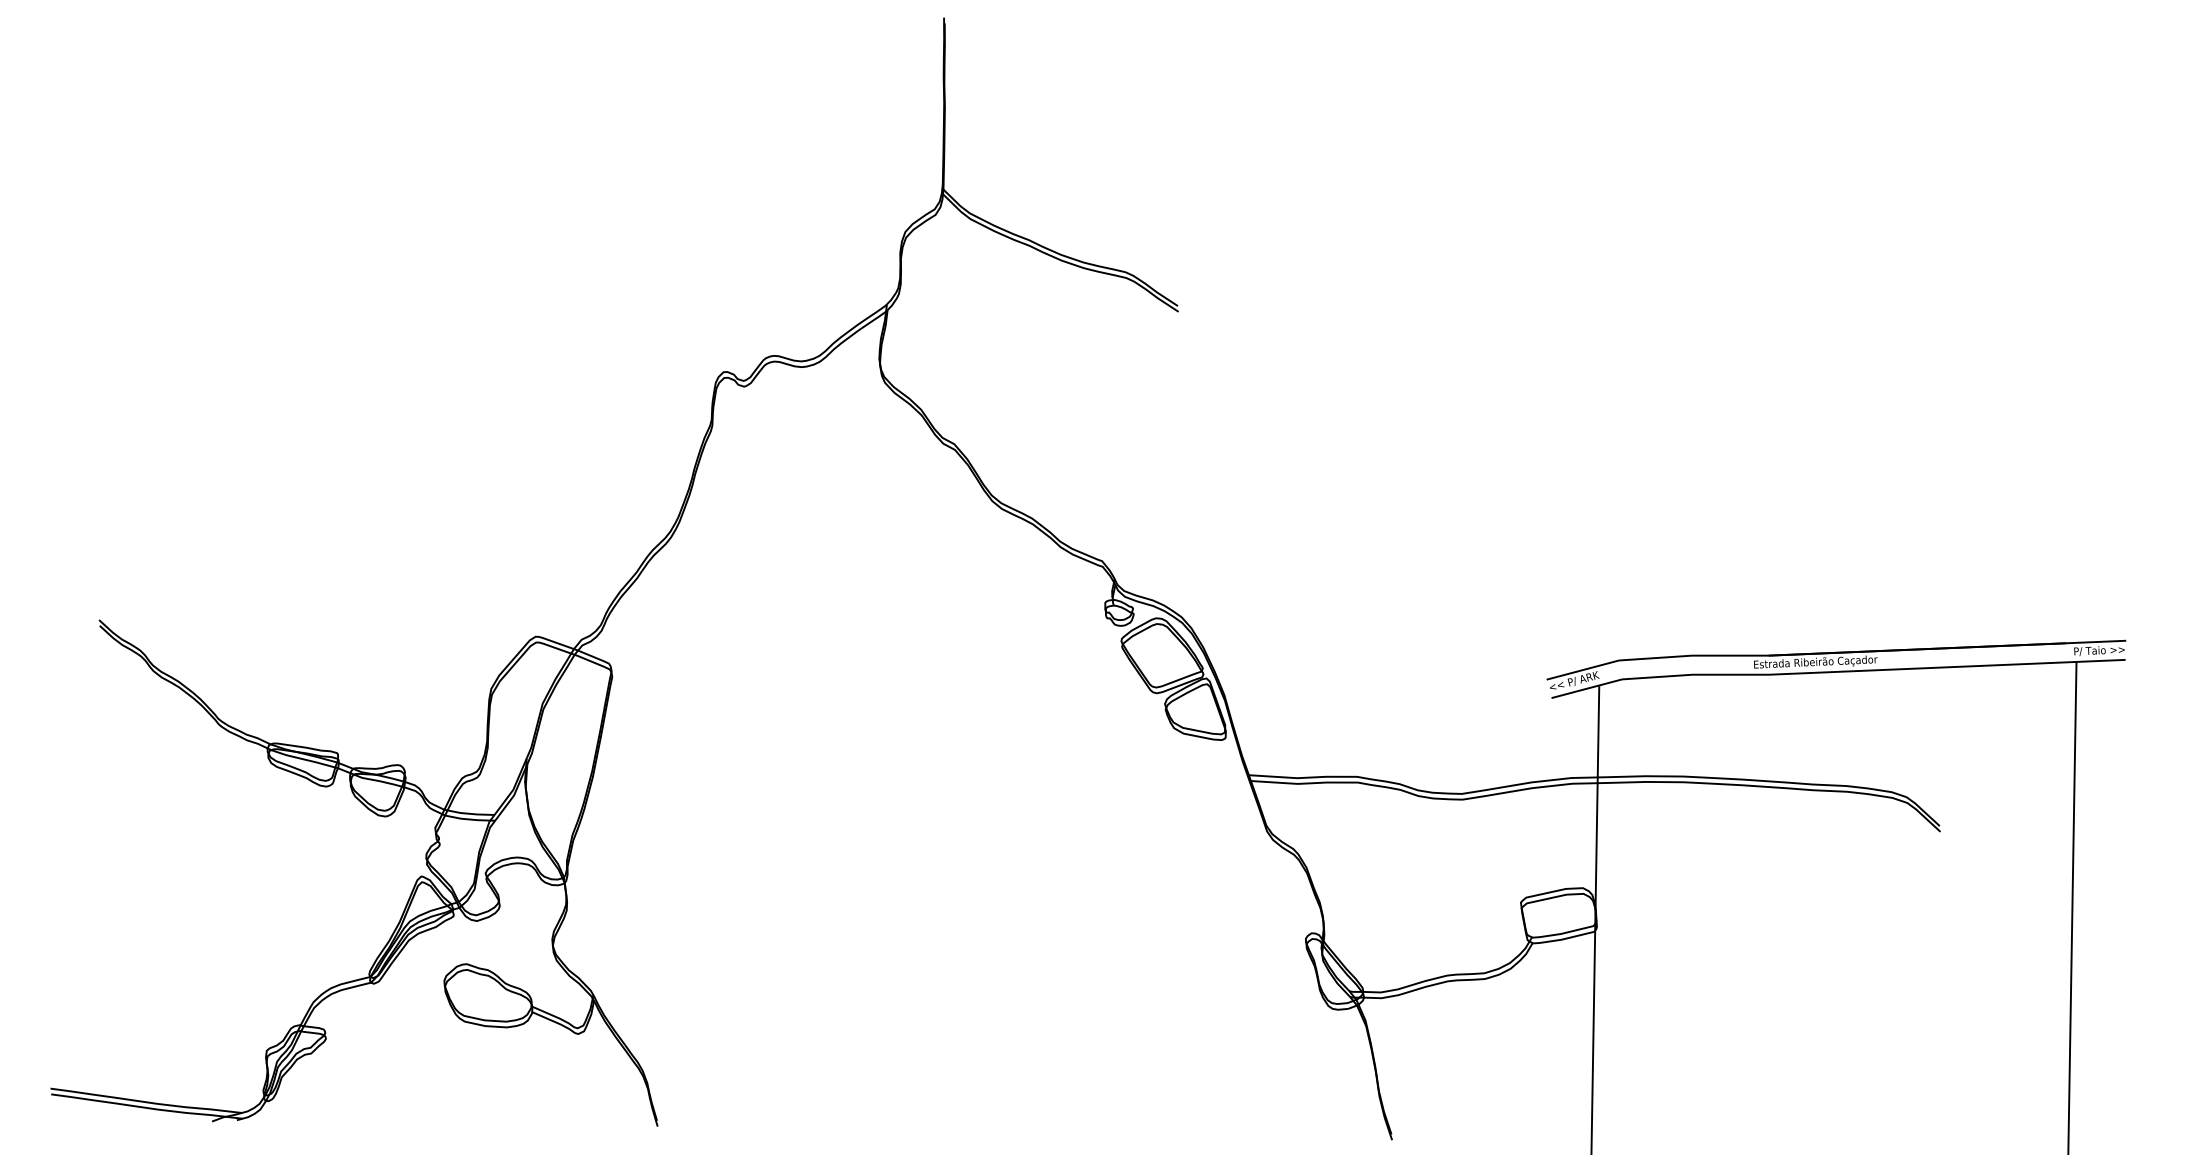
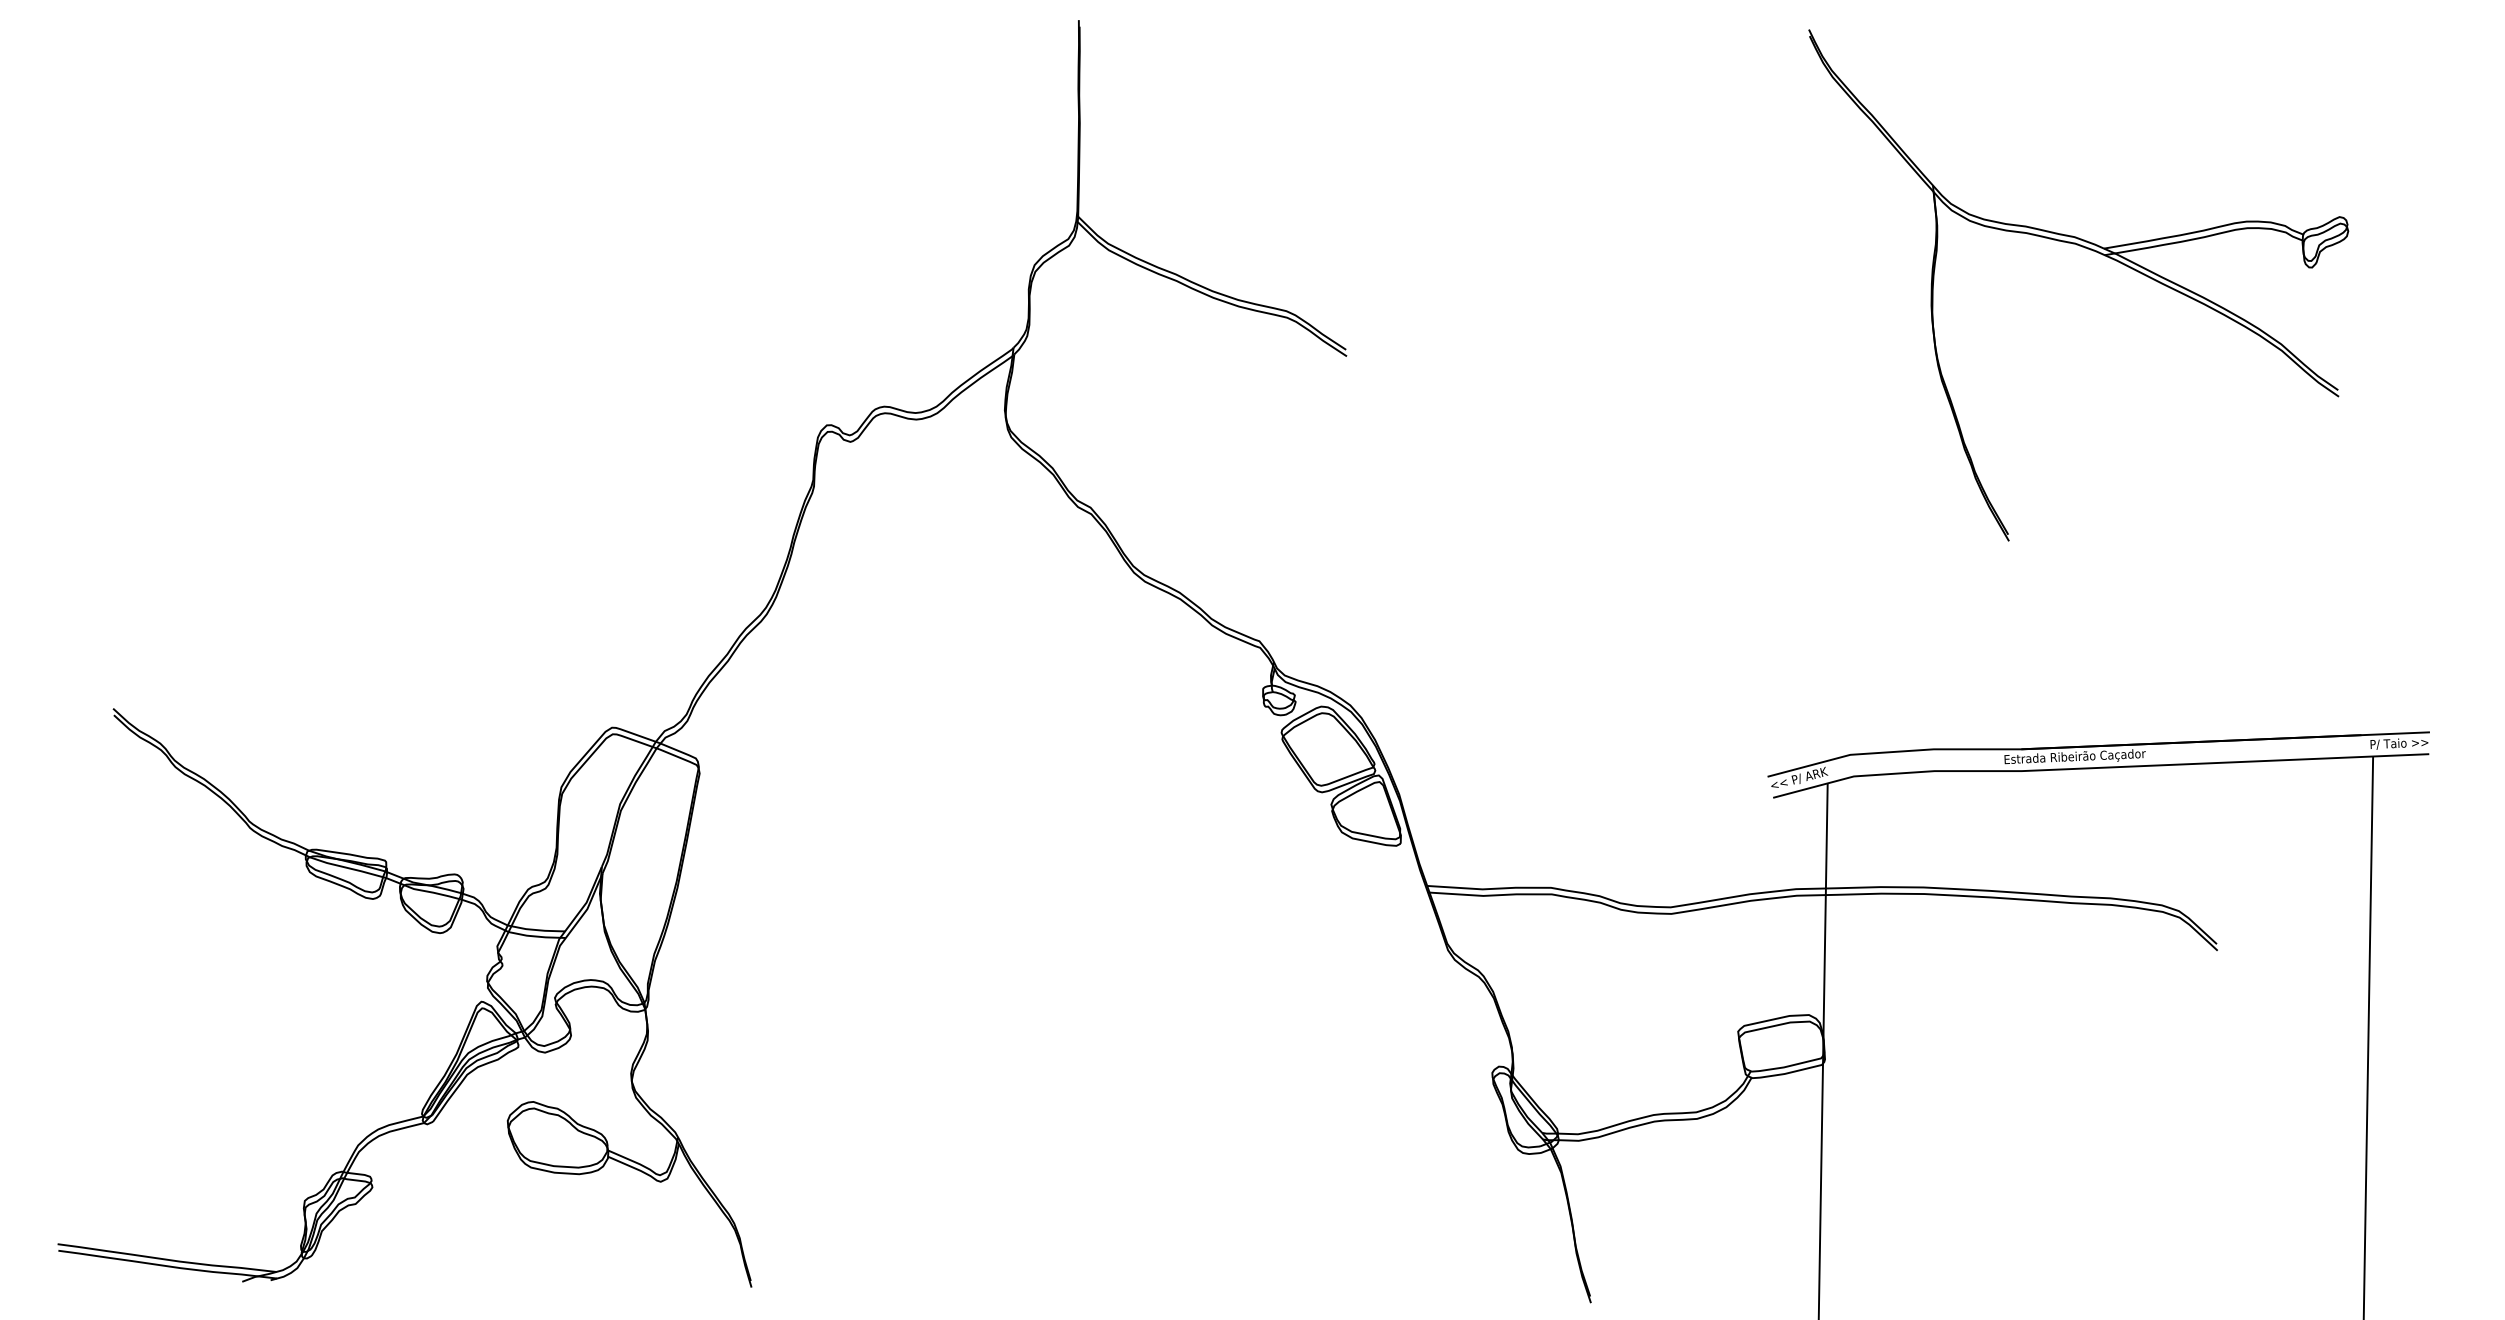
part: (1829, 219) -> (2090, 250), added

